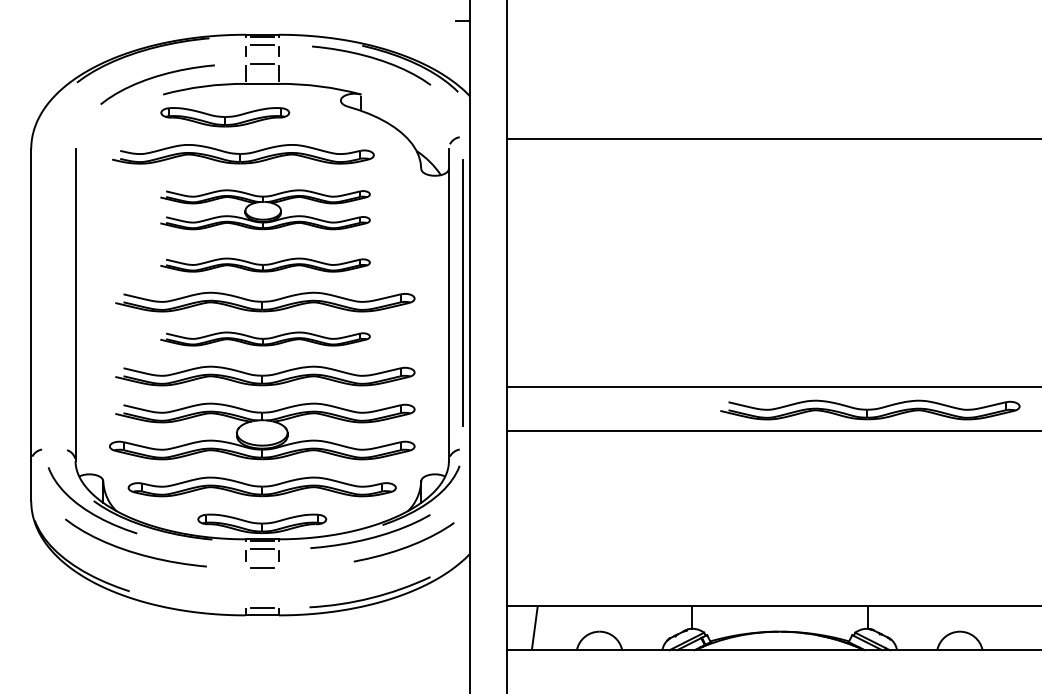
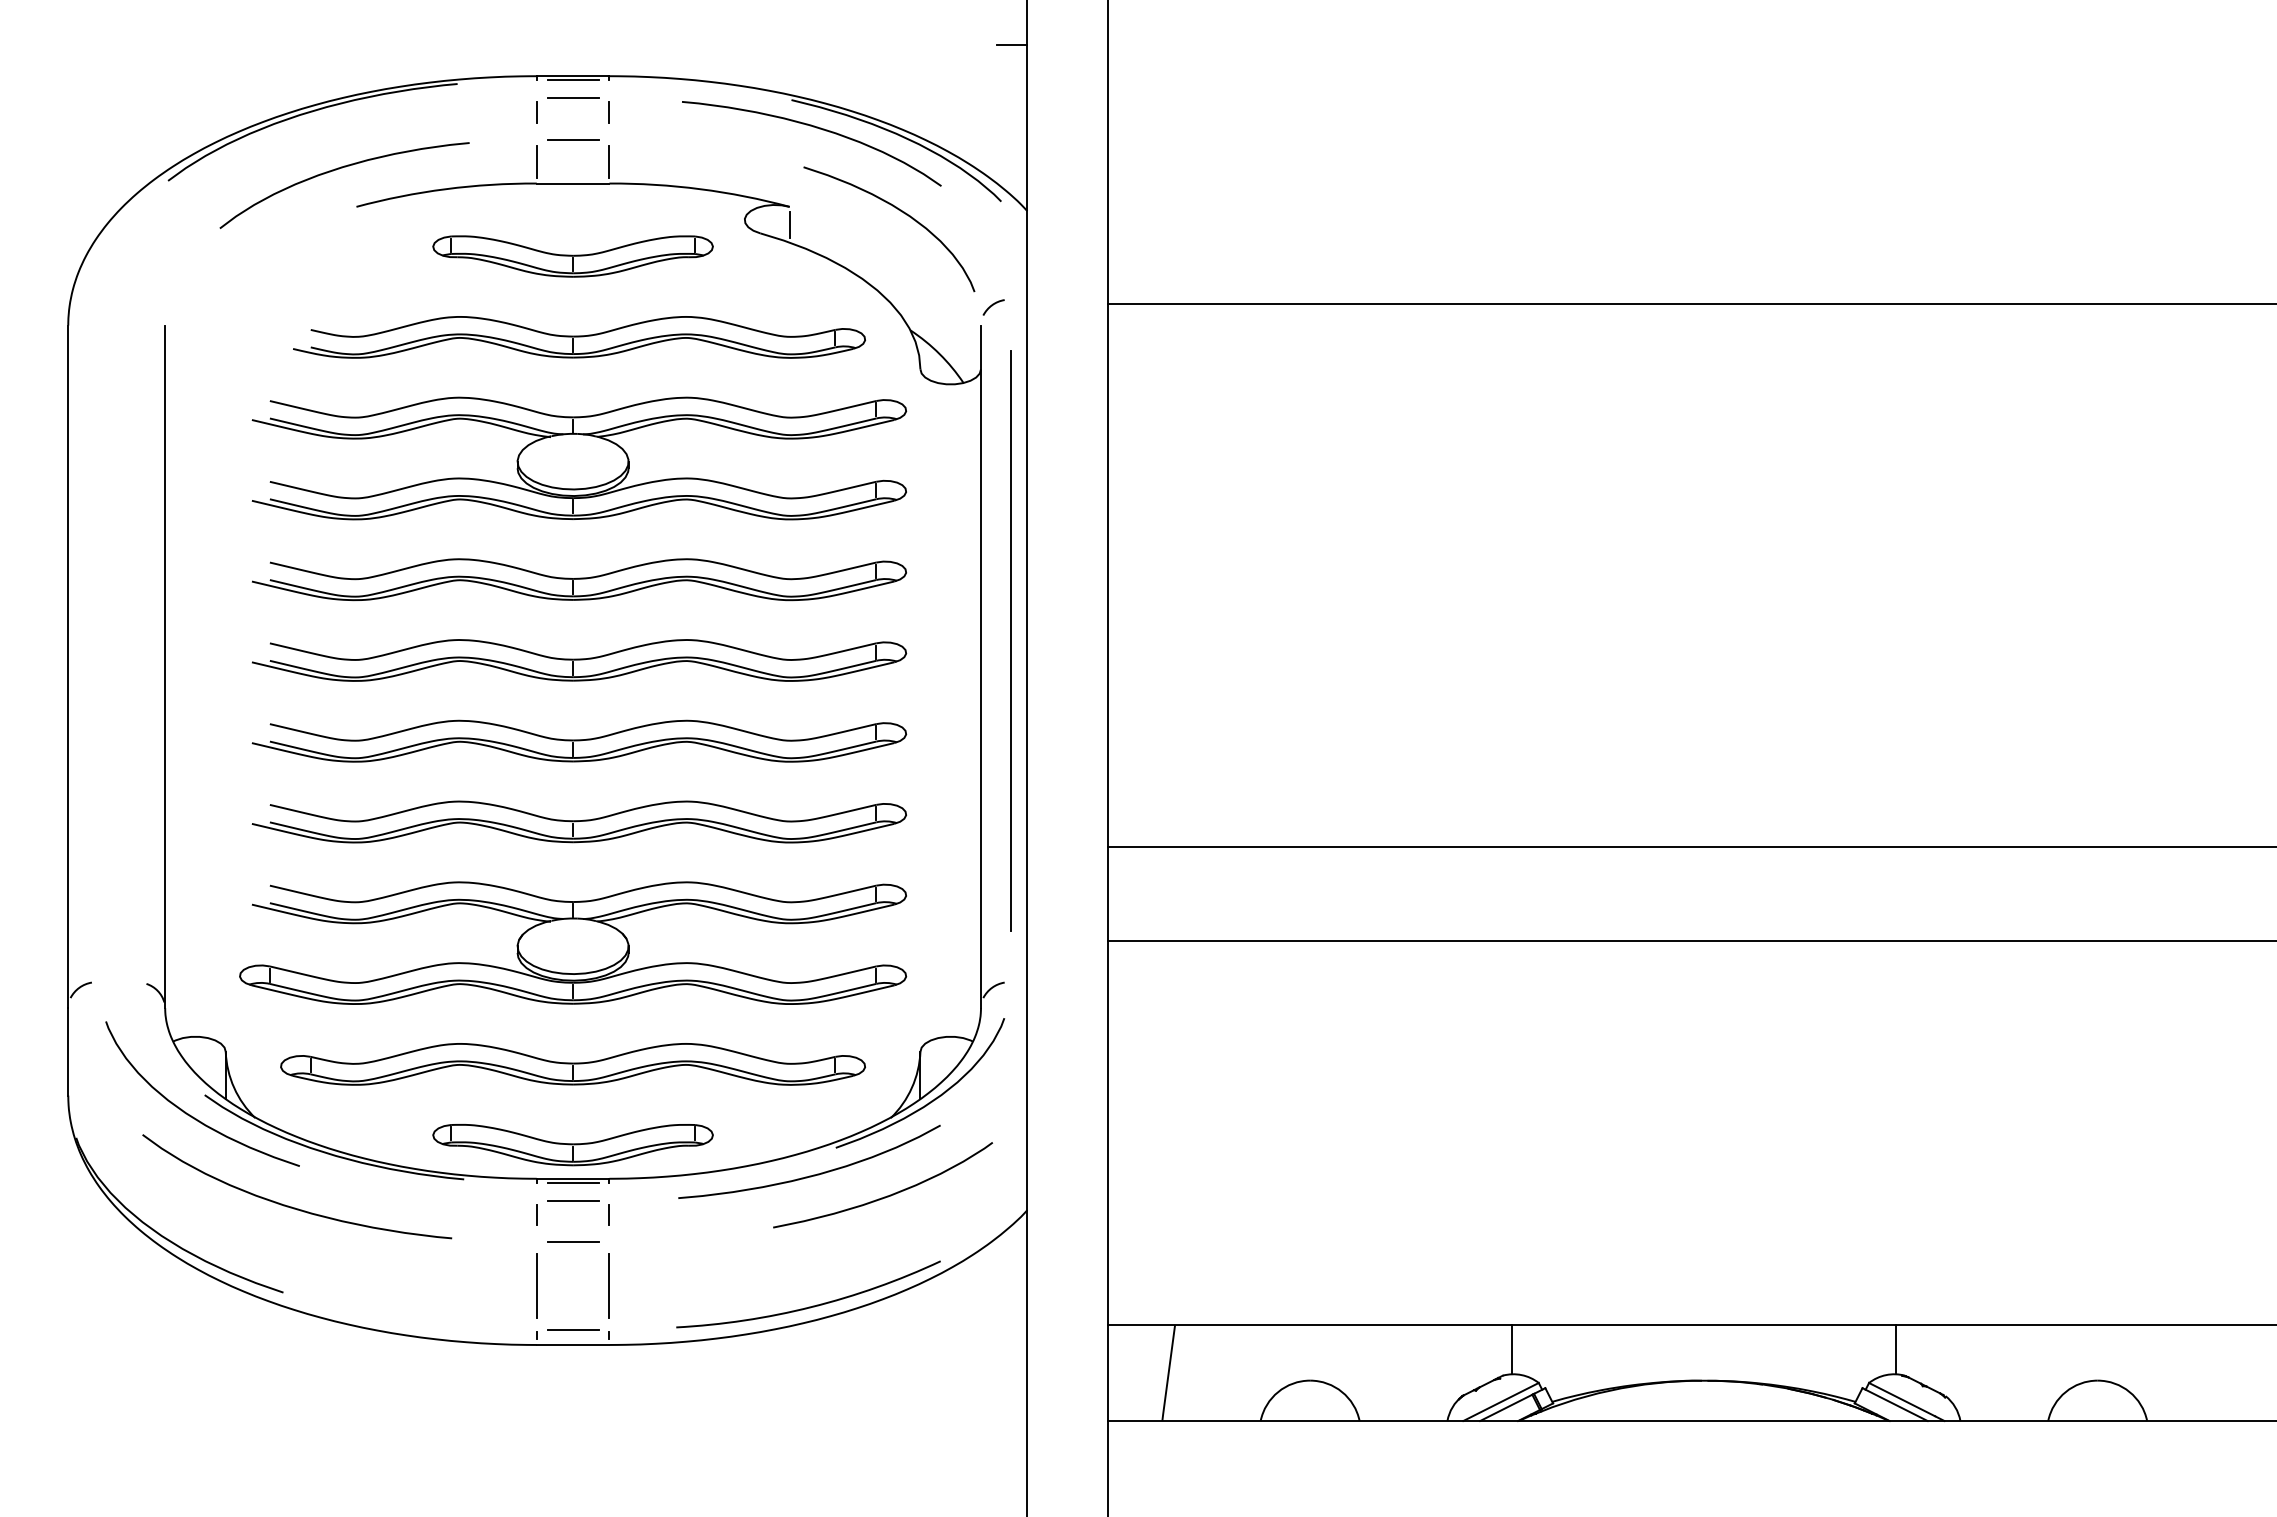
curve: (410, 96) -> (897, 211), added
part: (225, 117) -> (573, 256), moved
part: (243, 154) -> (580, 337), moved
part: (265, 209) -> (580, 458), size x1.43
part: (265, 264) -> (580, 578), size x1.43
part: (265, 338) -> (580, 739), size x1.43
part: (870, 409) -> (1902, 895), removed
line: (245, 588) -> (536, 1286), added
line: (278, 588) -> (608, 1286), added

